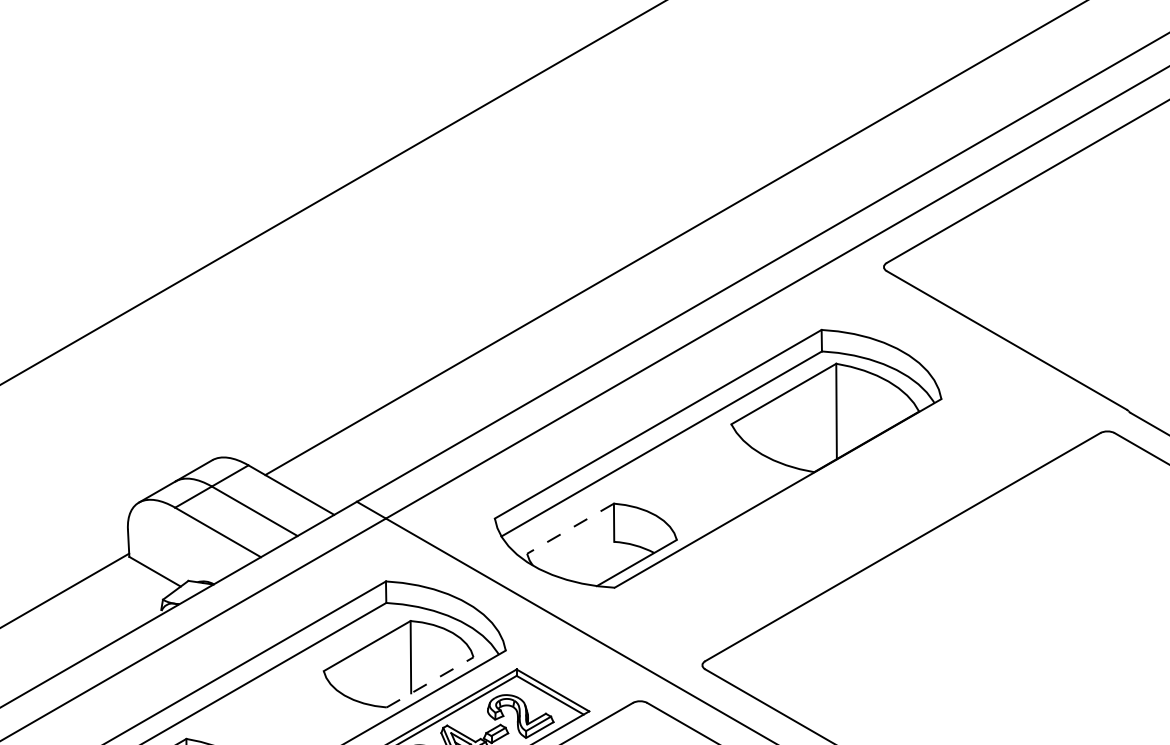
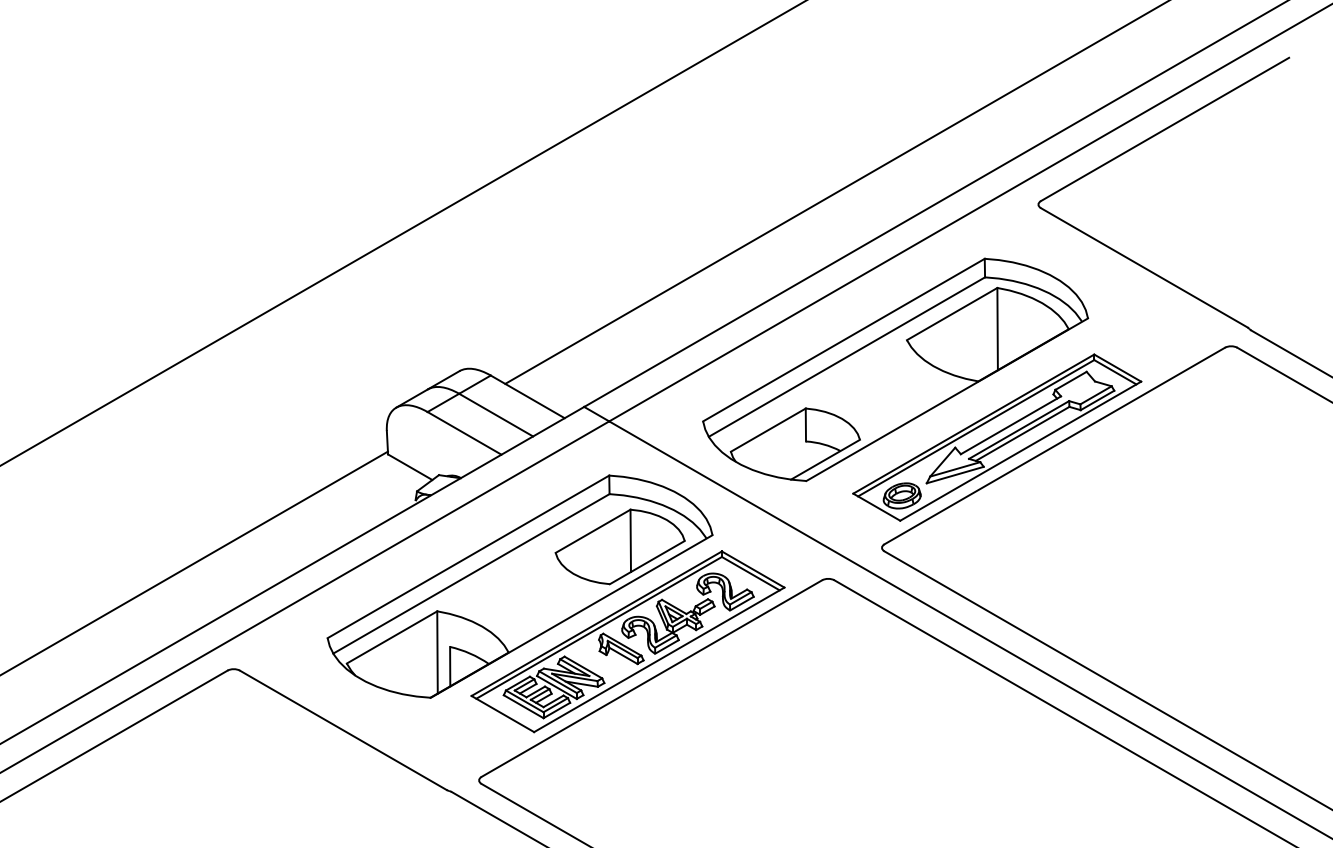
line: (569, 529) -> (767, 430), dashed -> solid
part: (836, 537) -> (997, 437), added
line: (430, 682) -> (647, 562), dashed -> solid

